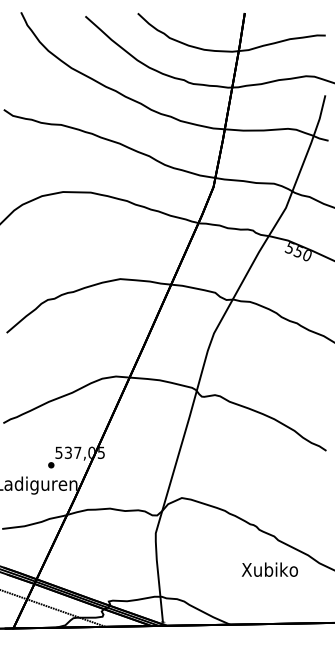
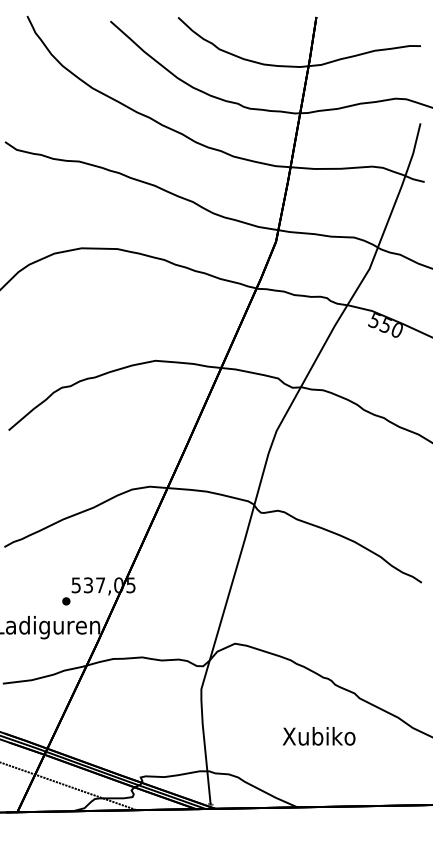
text: (269, 569) -> (318, 736), moved

